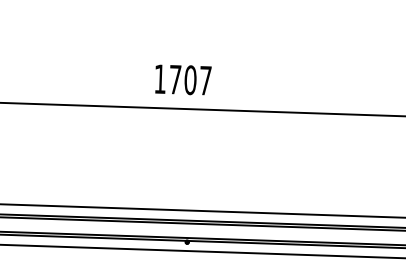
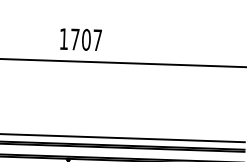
text: (183, 79) -> (81, 39), moved

